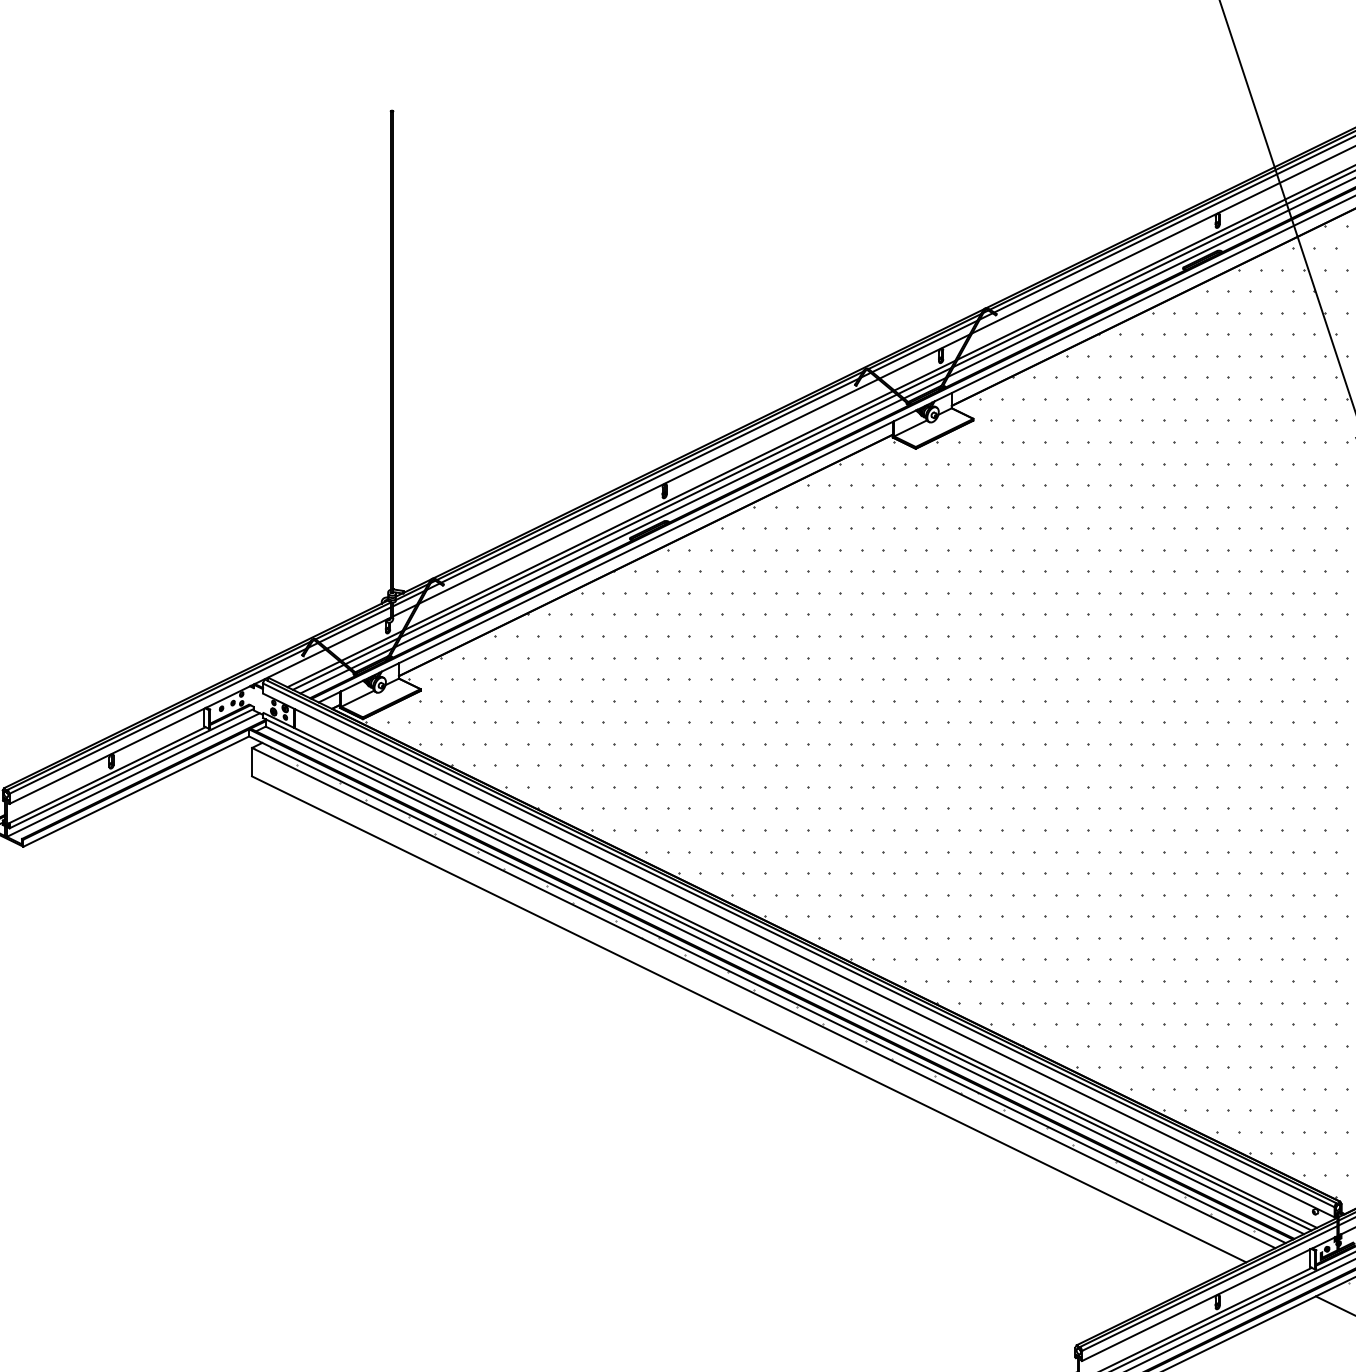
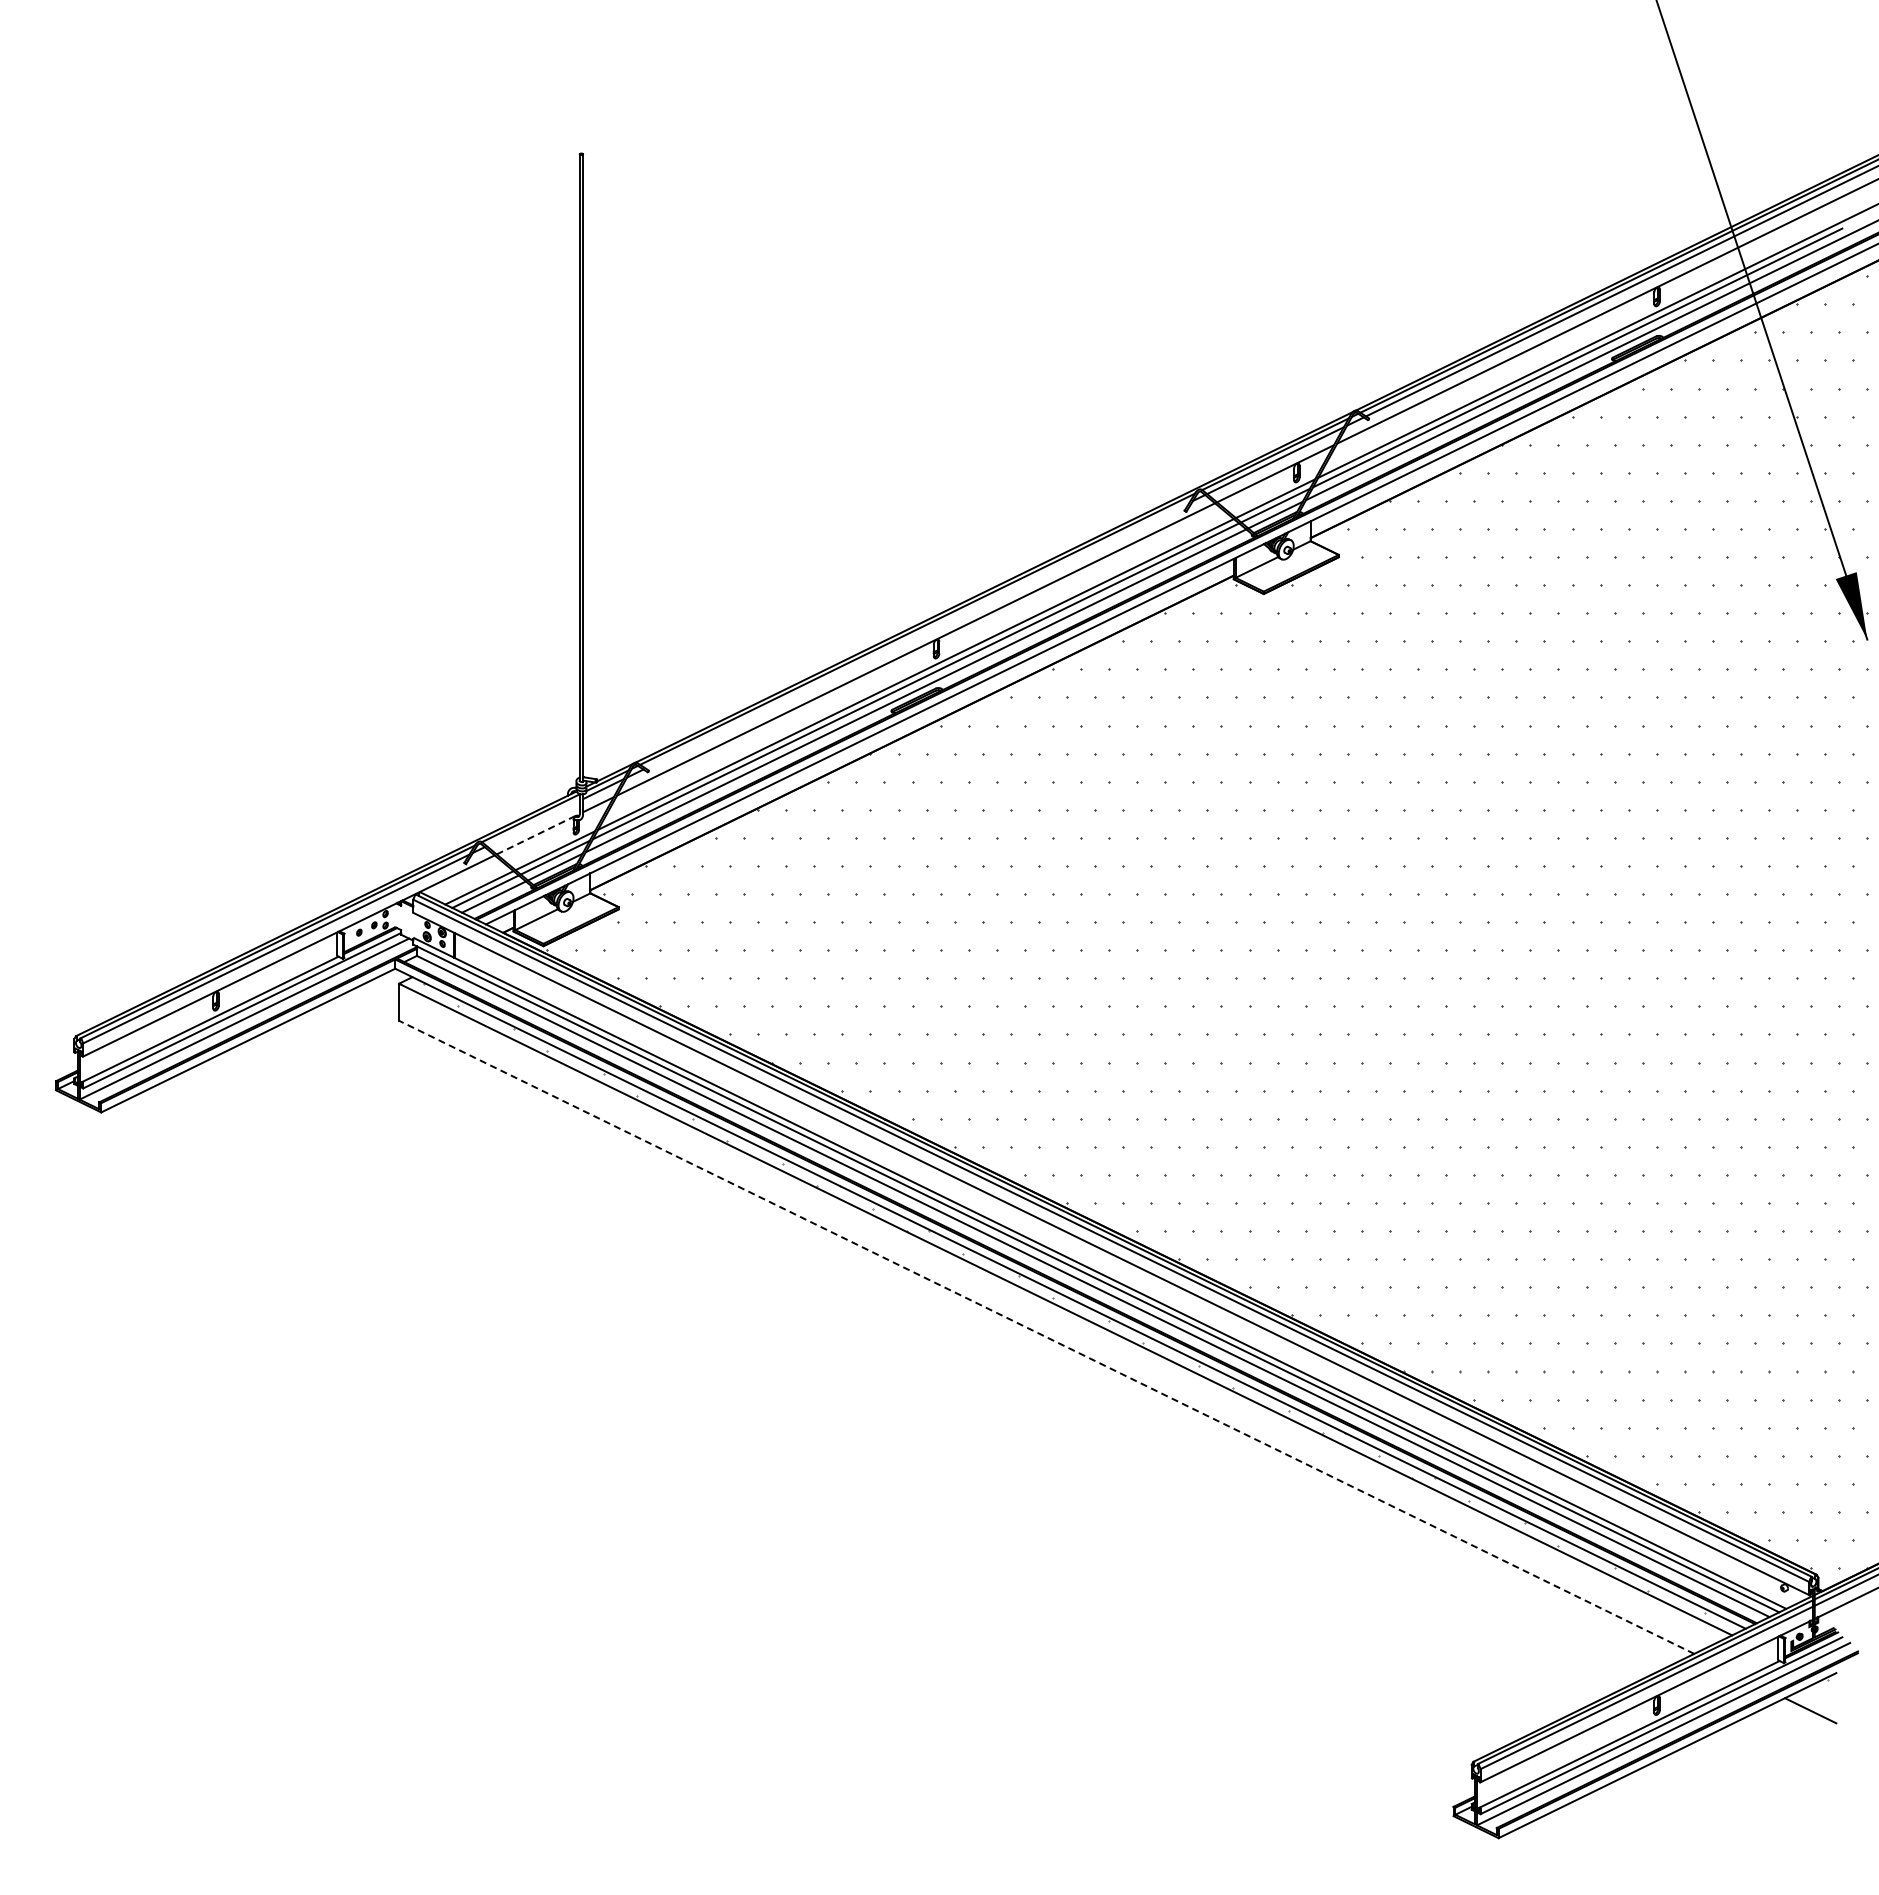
line: (650, 480) -> (917, 635), removed
line: (354, 624) -> (532, 823), removed
line: (359, 632) -> (538, 833), solid -> dashed
line: (749, 1019) -> (1046, 1337), solid -> dashed

